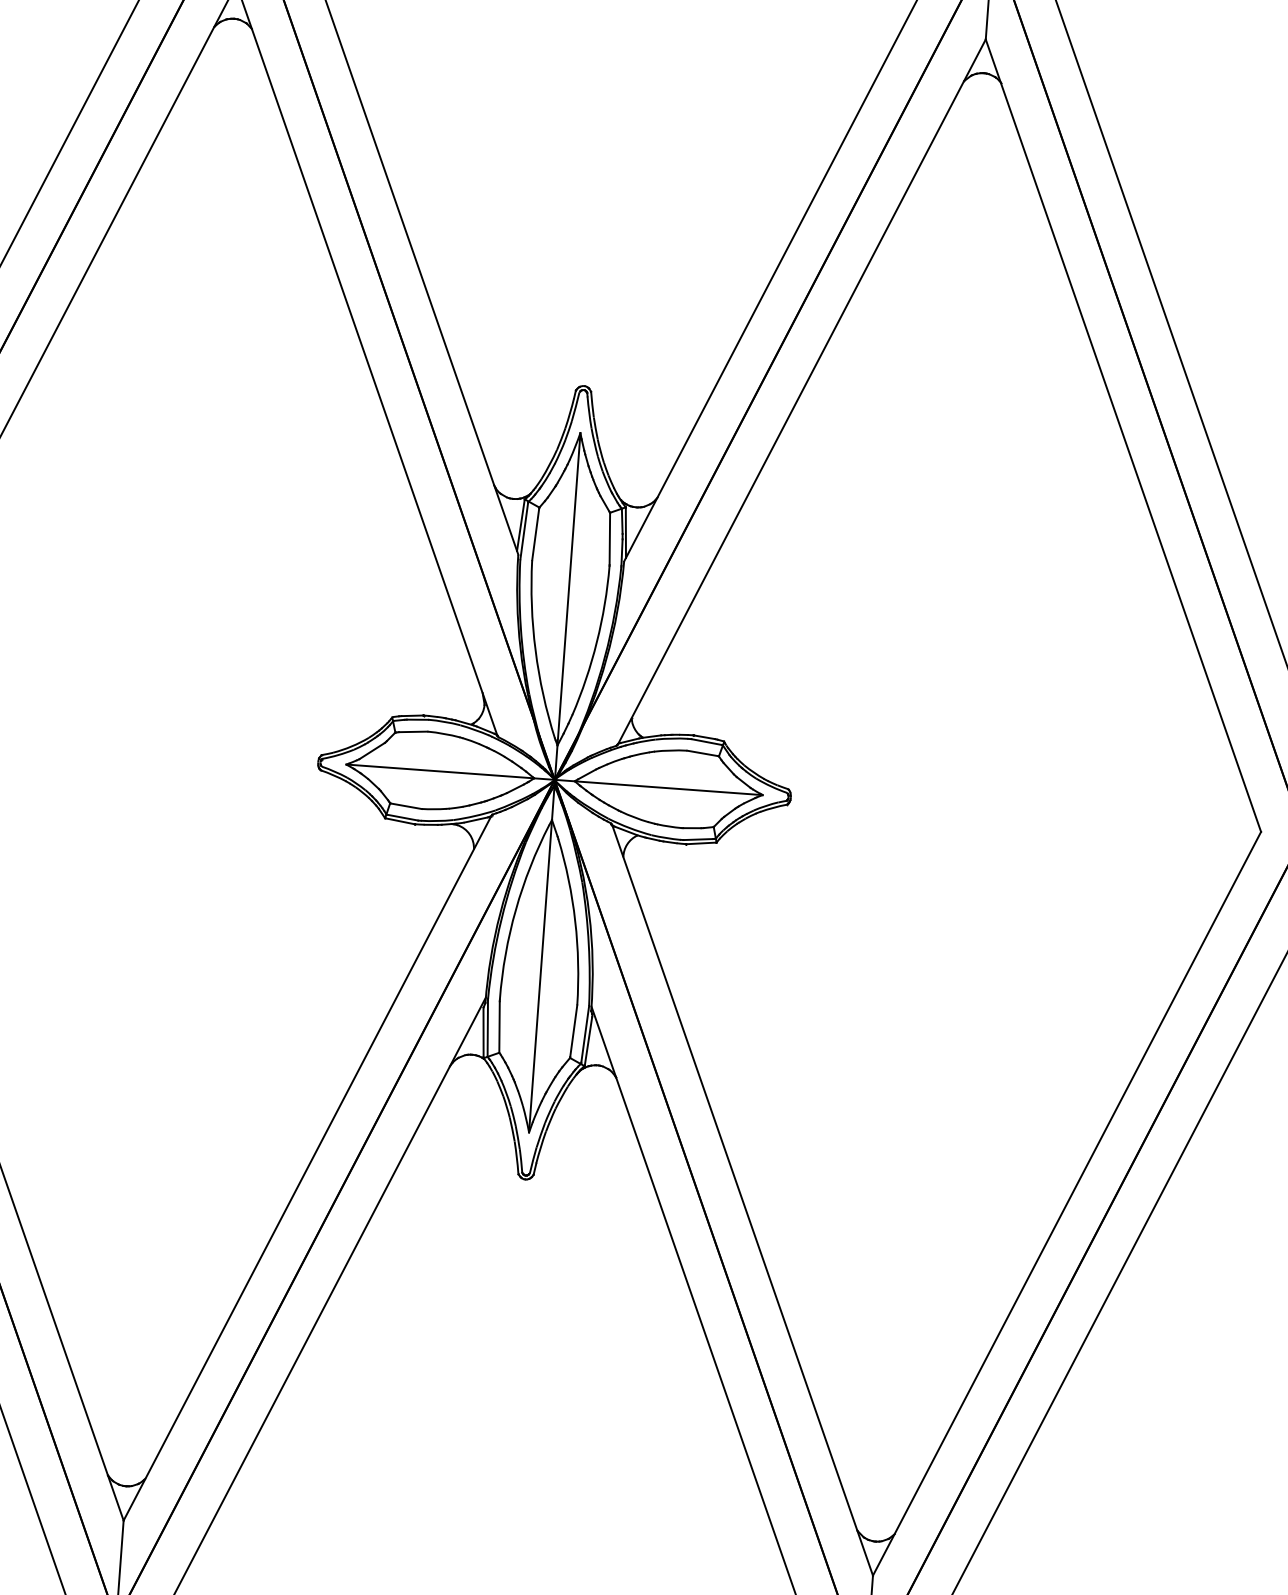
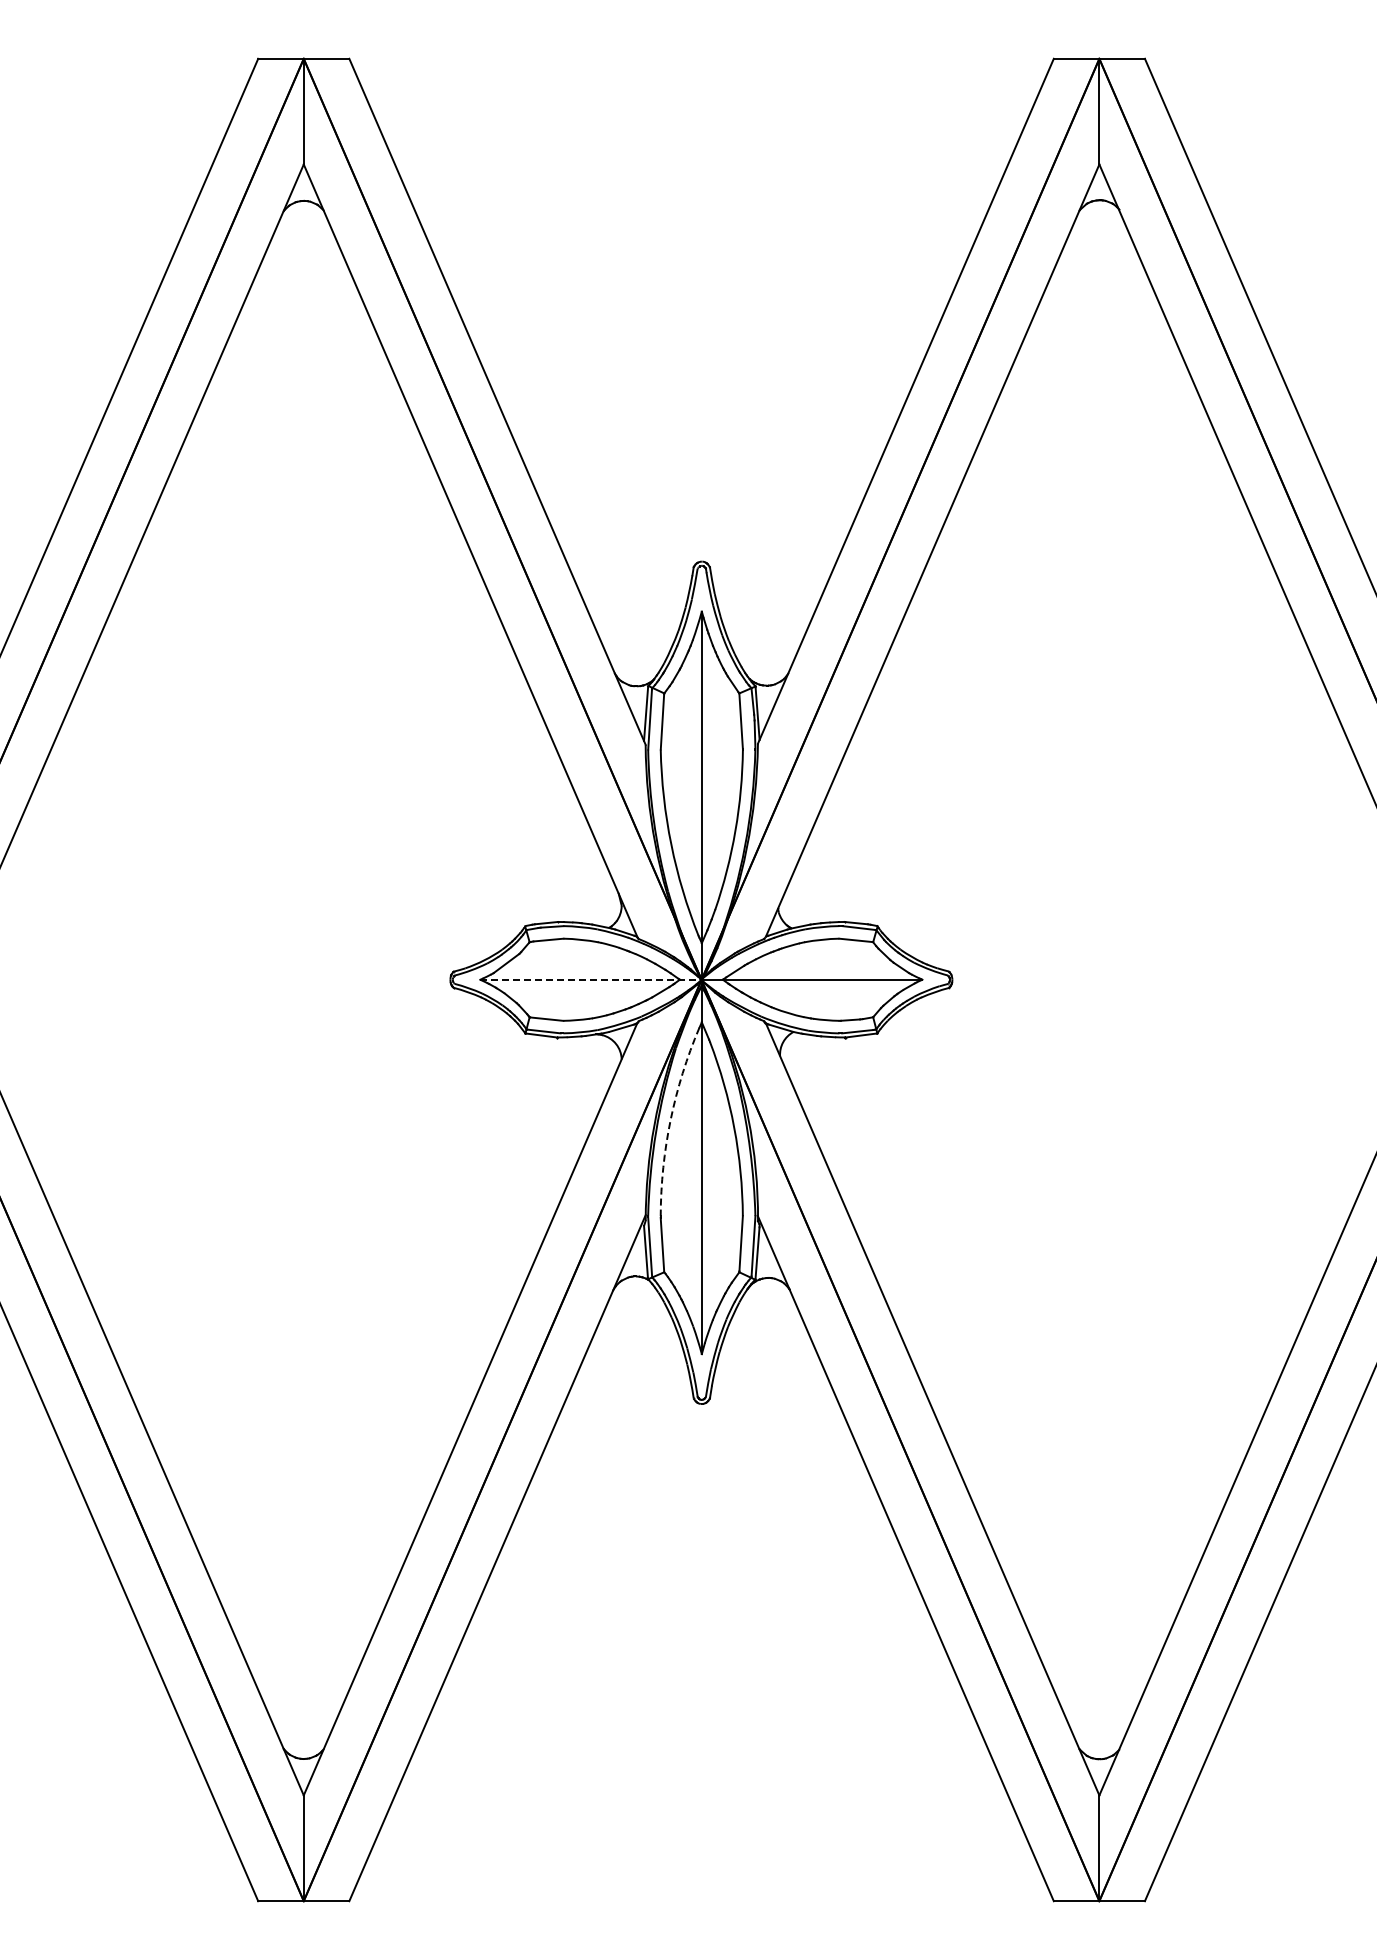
line: (451, 771) -> (591, 979), solid -> dashed
arc: (515, 910) -> (670, 1120), solid -> dashed

